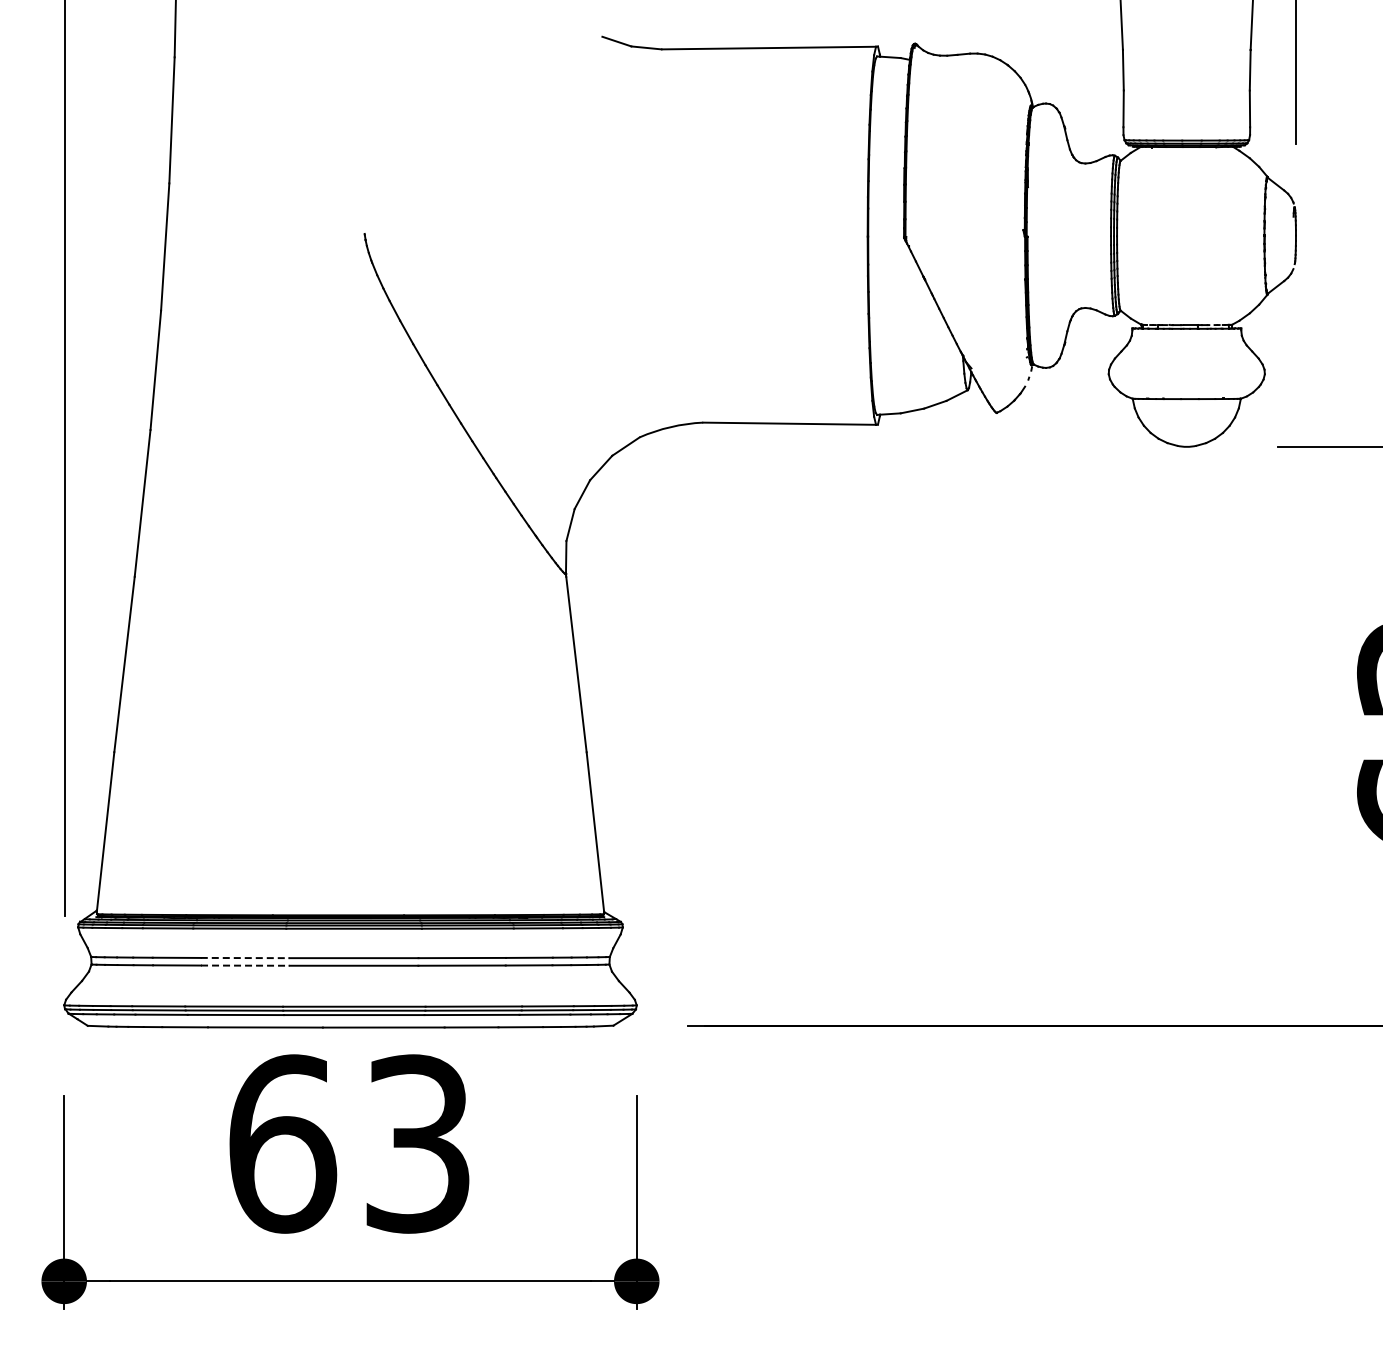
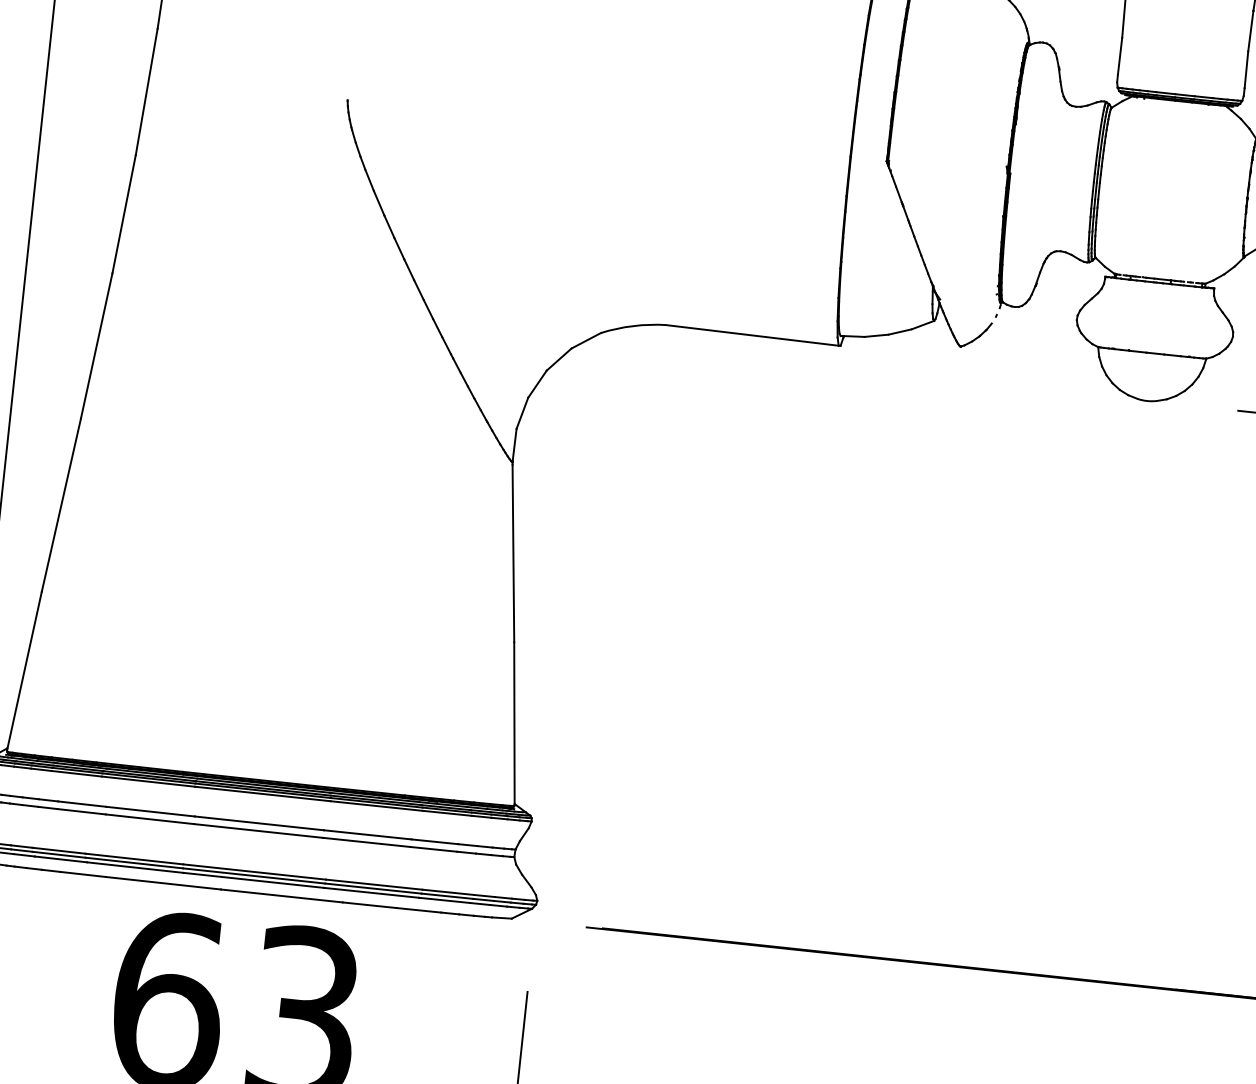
line: (245, 958) -> (150, 812), dashed -> solid
line: (245, 965) -> (150, 819), dashed -> solid

